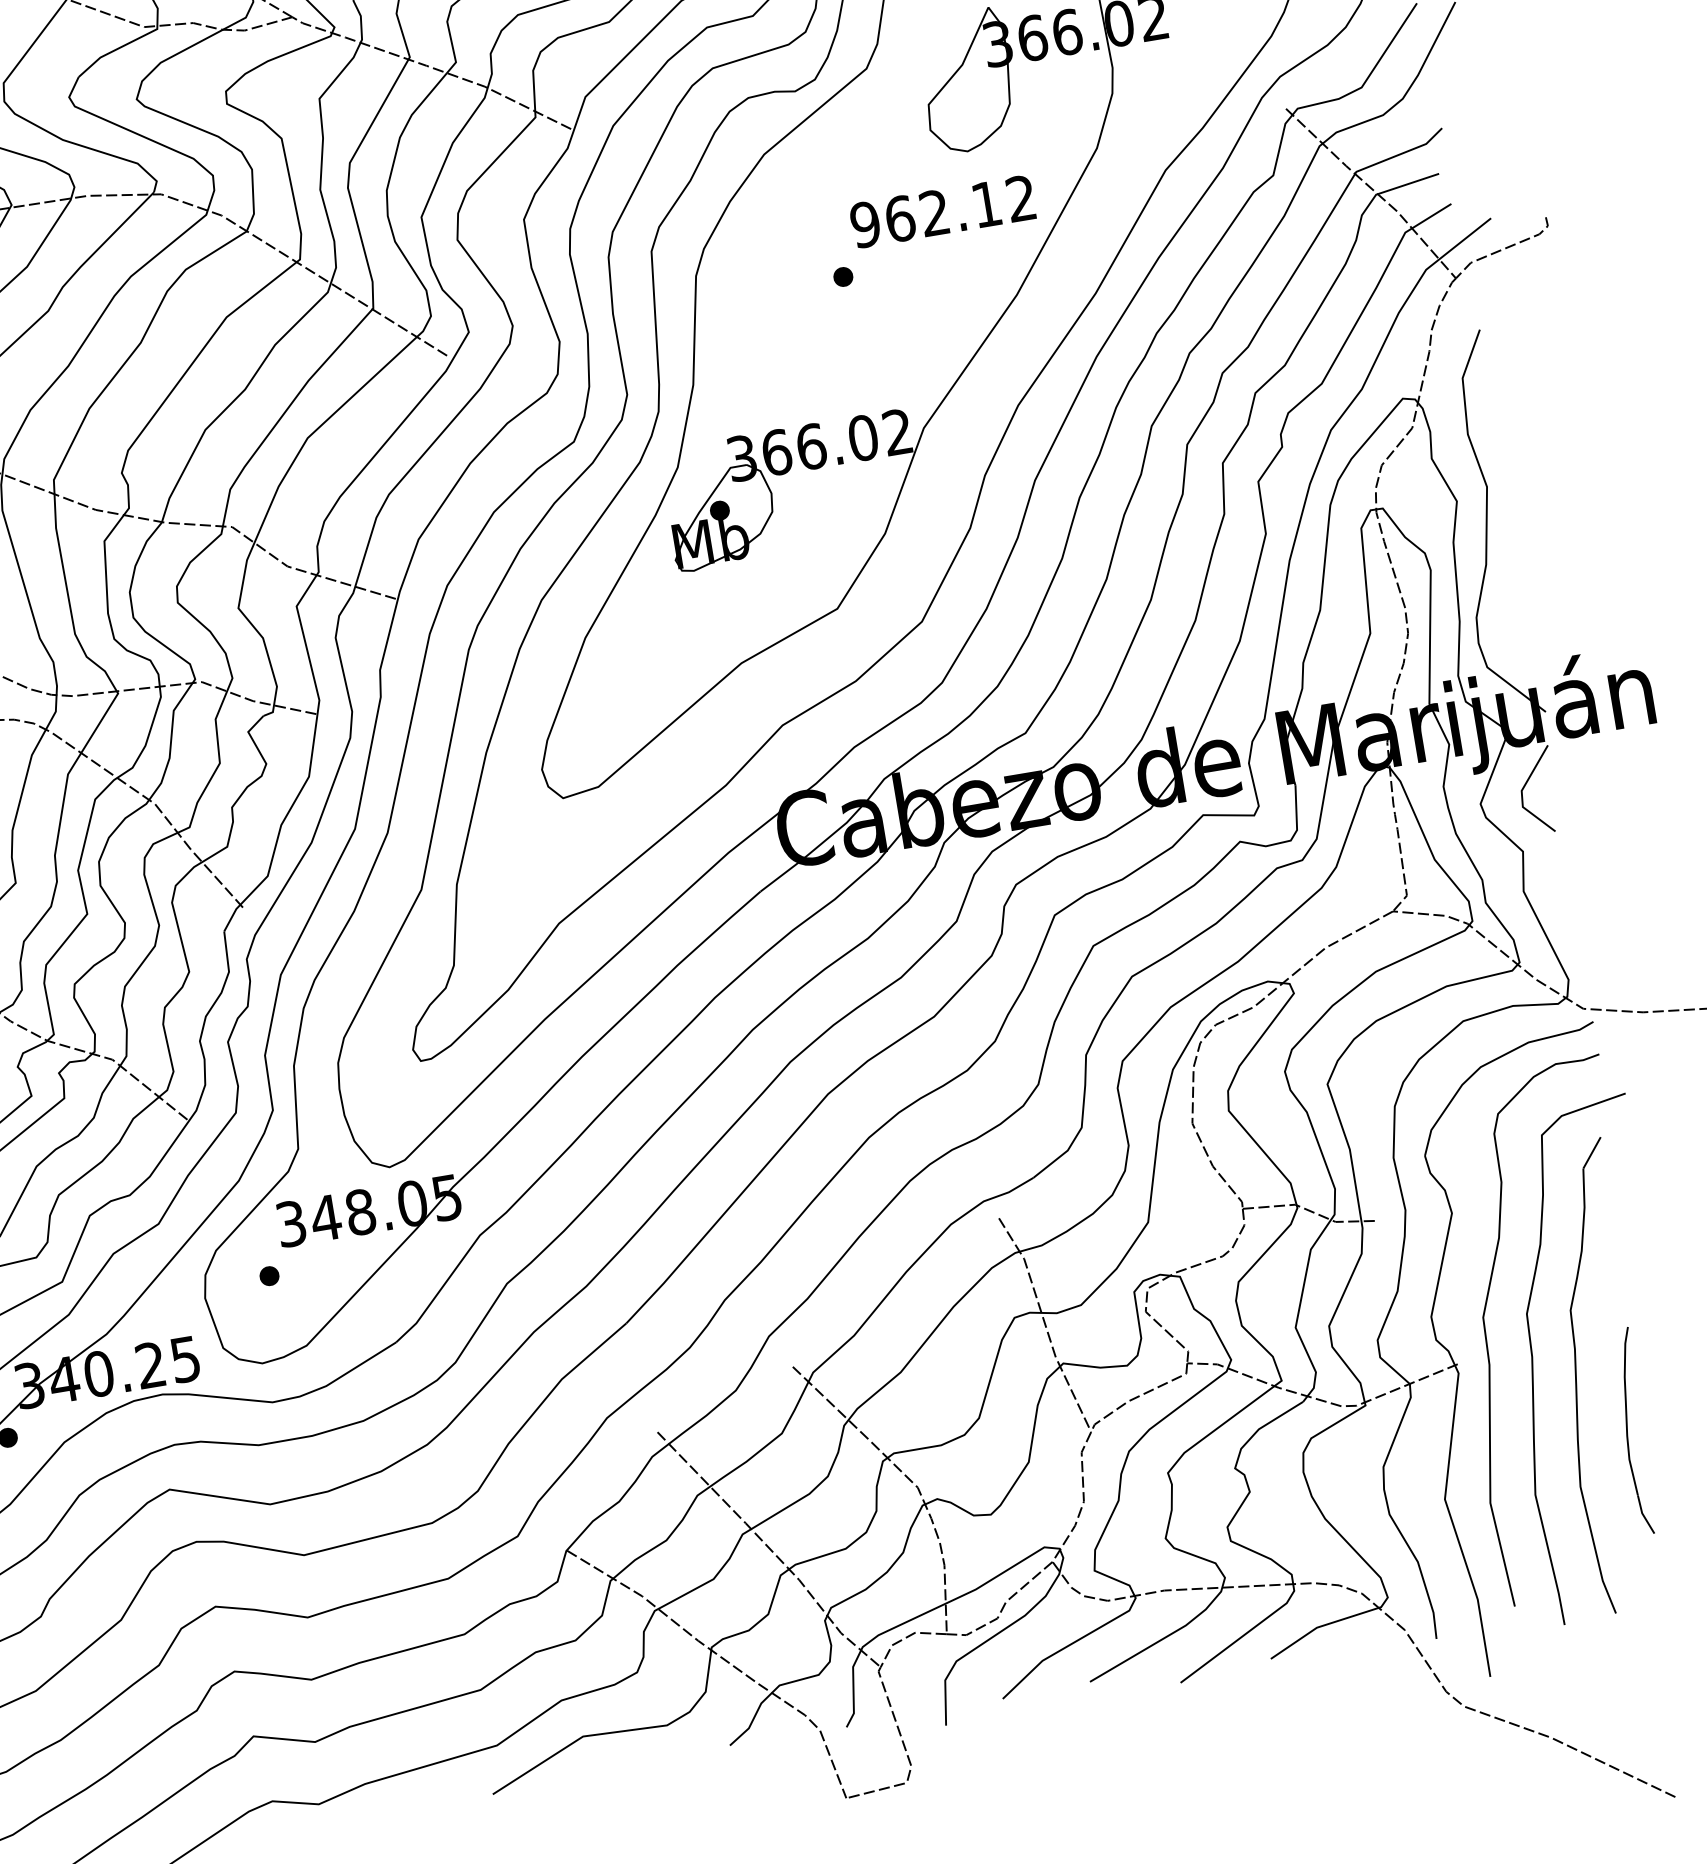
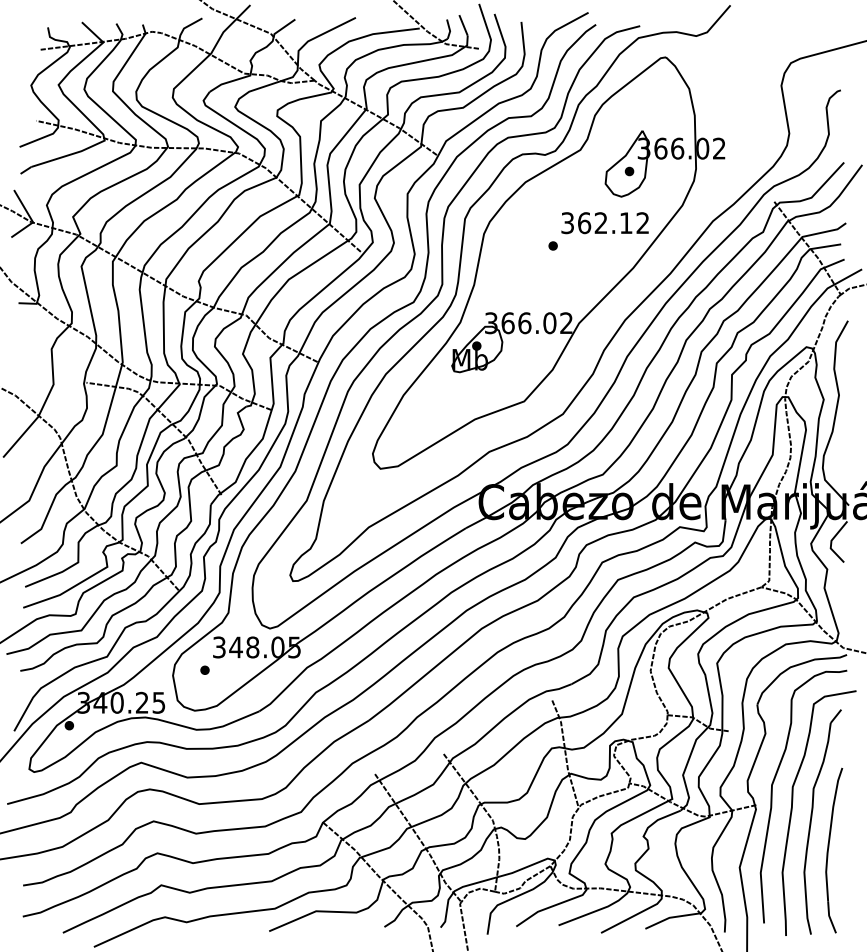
part: (975, 96) -> (629, 171), added
text: (864, 223) -> (567, 222), 962.12 -> 362.12
part: (1635, 1431) -> (834, 850), size x1.67

